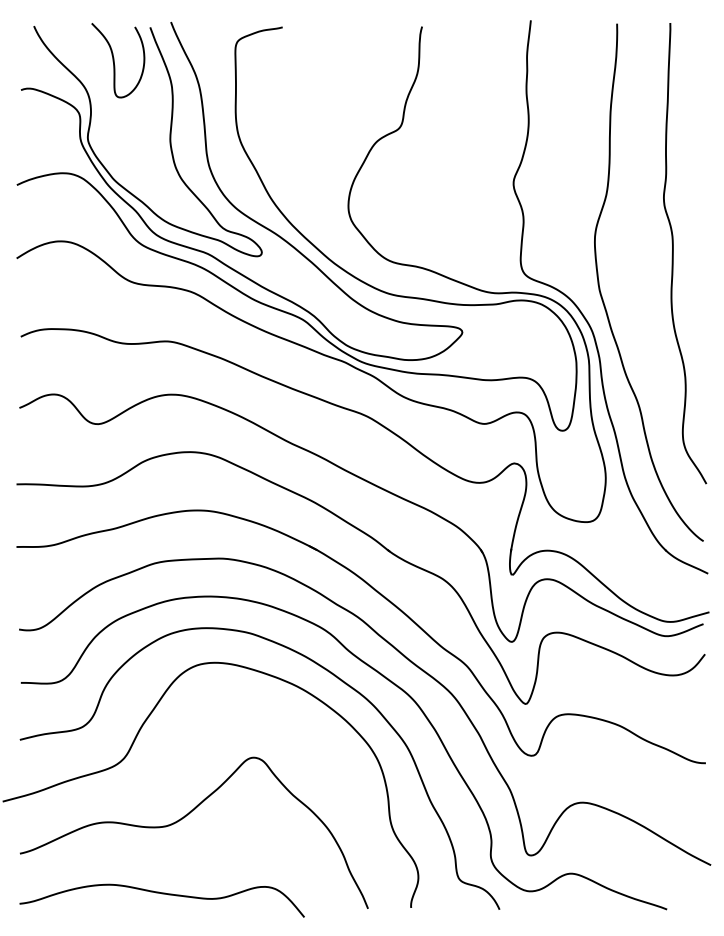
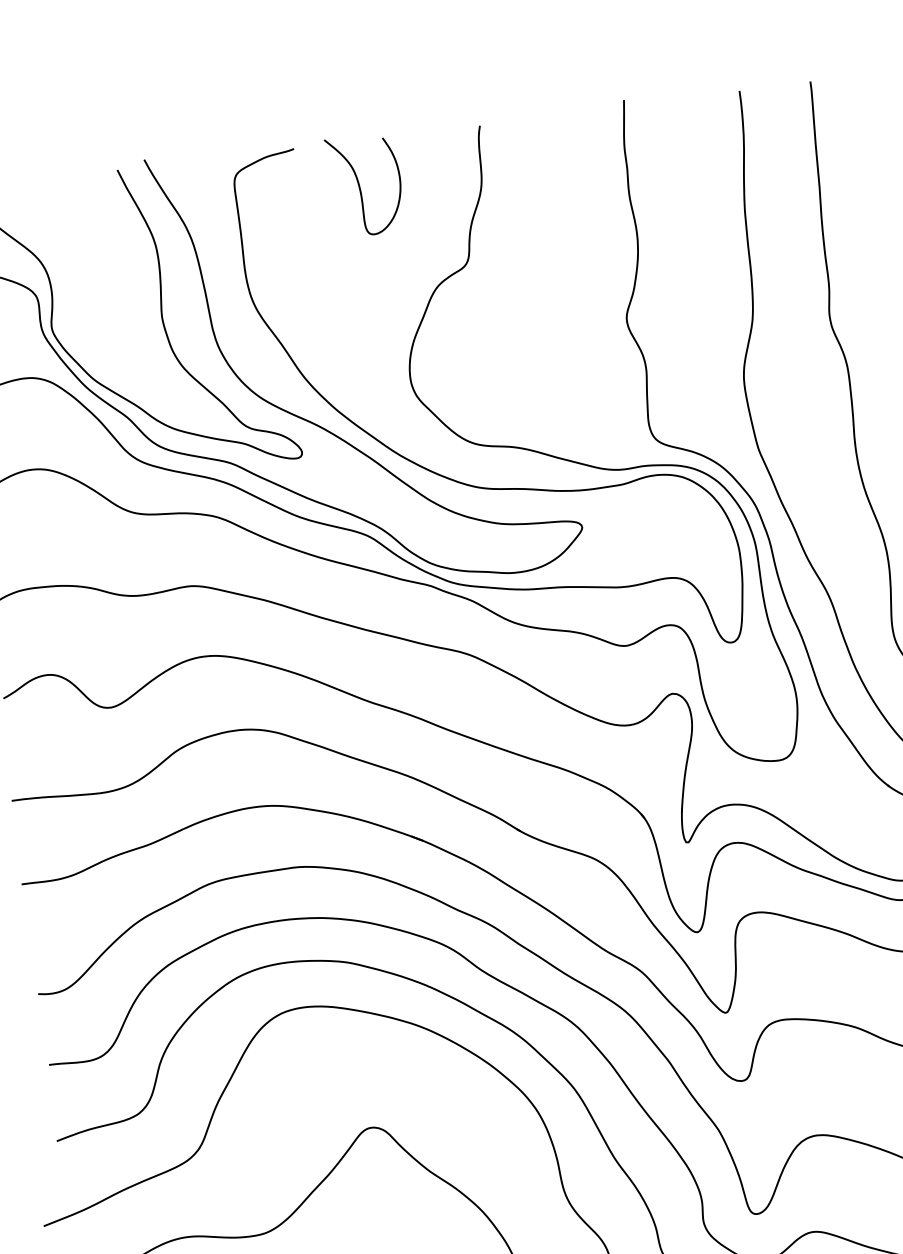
curve: (114, 60) -> (360, 185), moved

